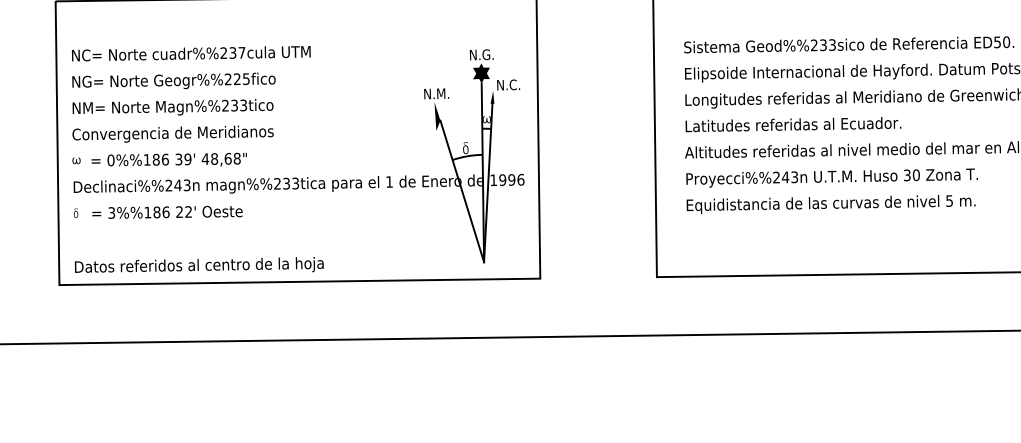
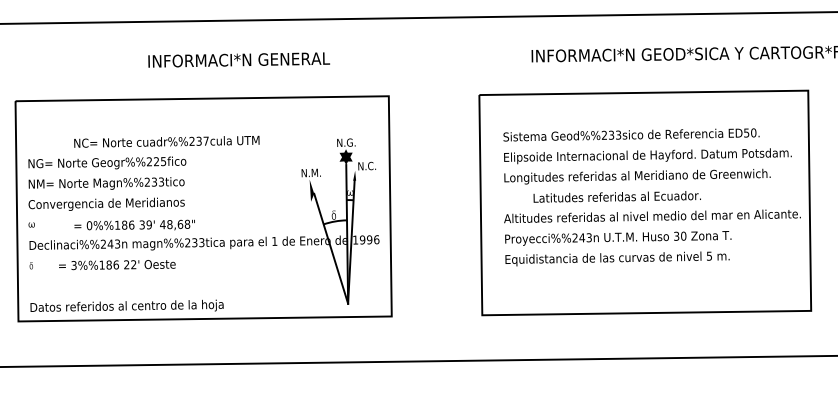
text: (190, 53) -> (166, 141), moved
text: (792, 124) -> (616, 196), moved
text: (168, 158) -> (134, 224), moved
text: (167, 212) -> (117, 265), moved

